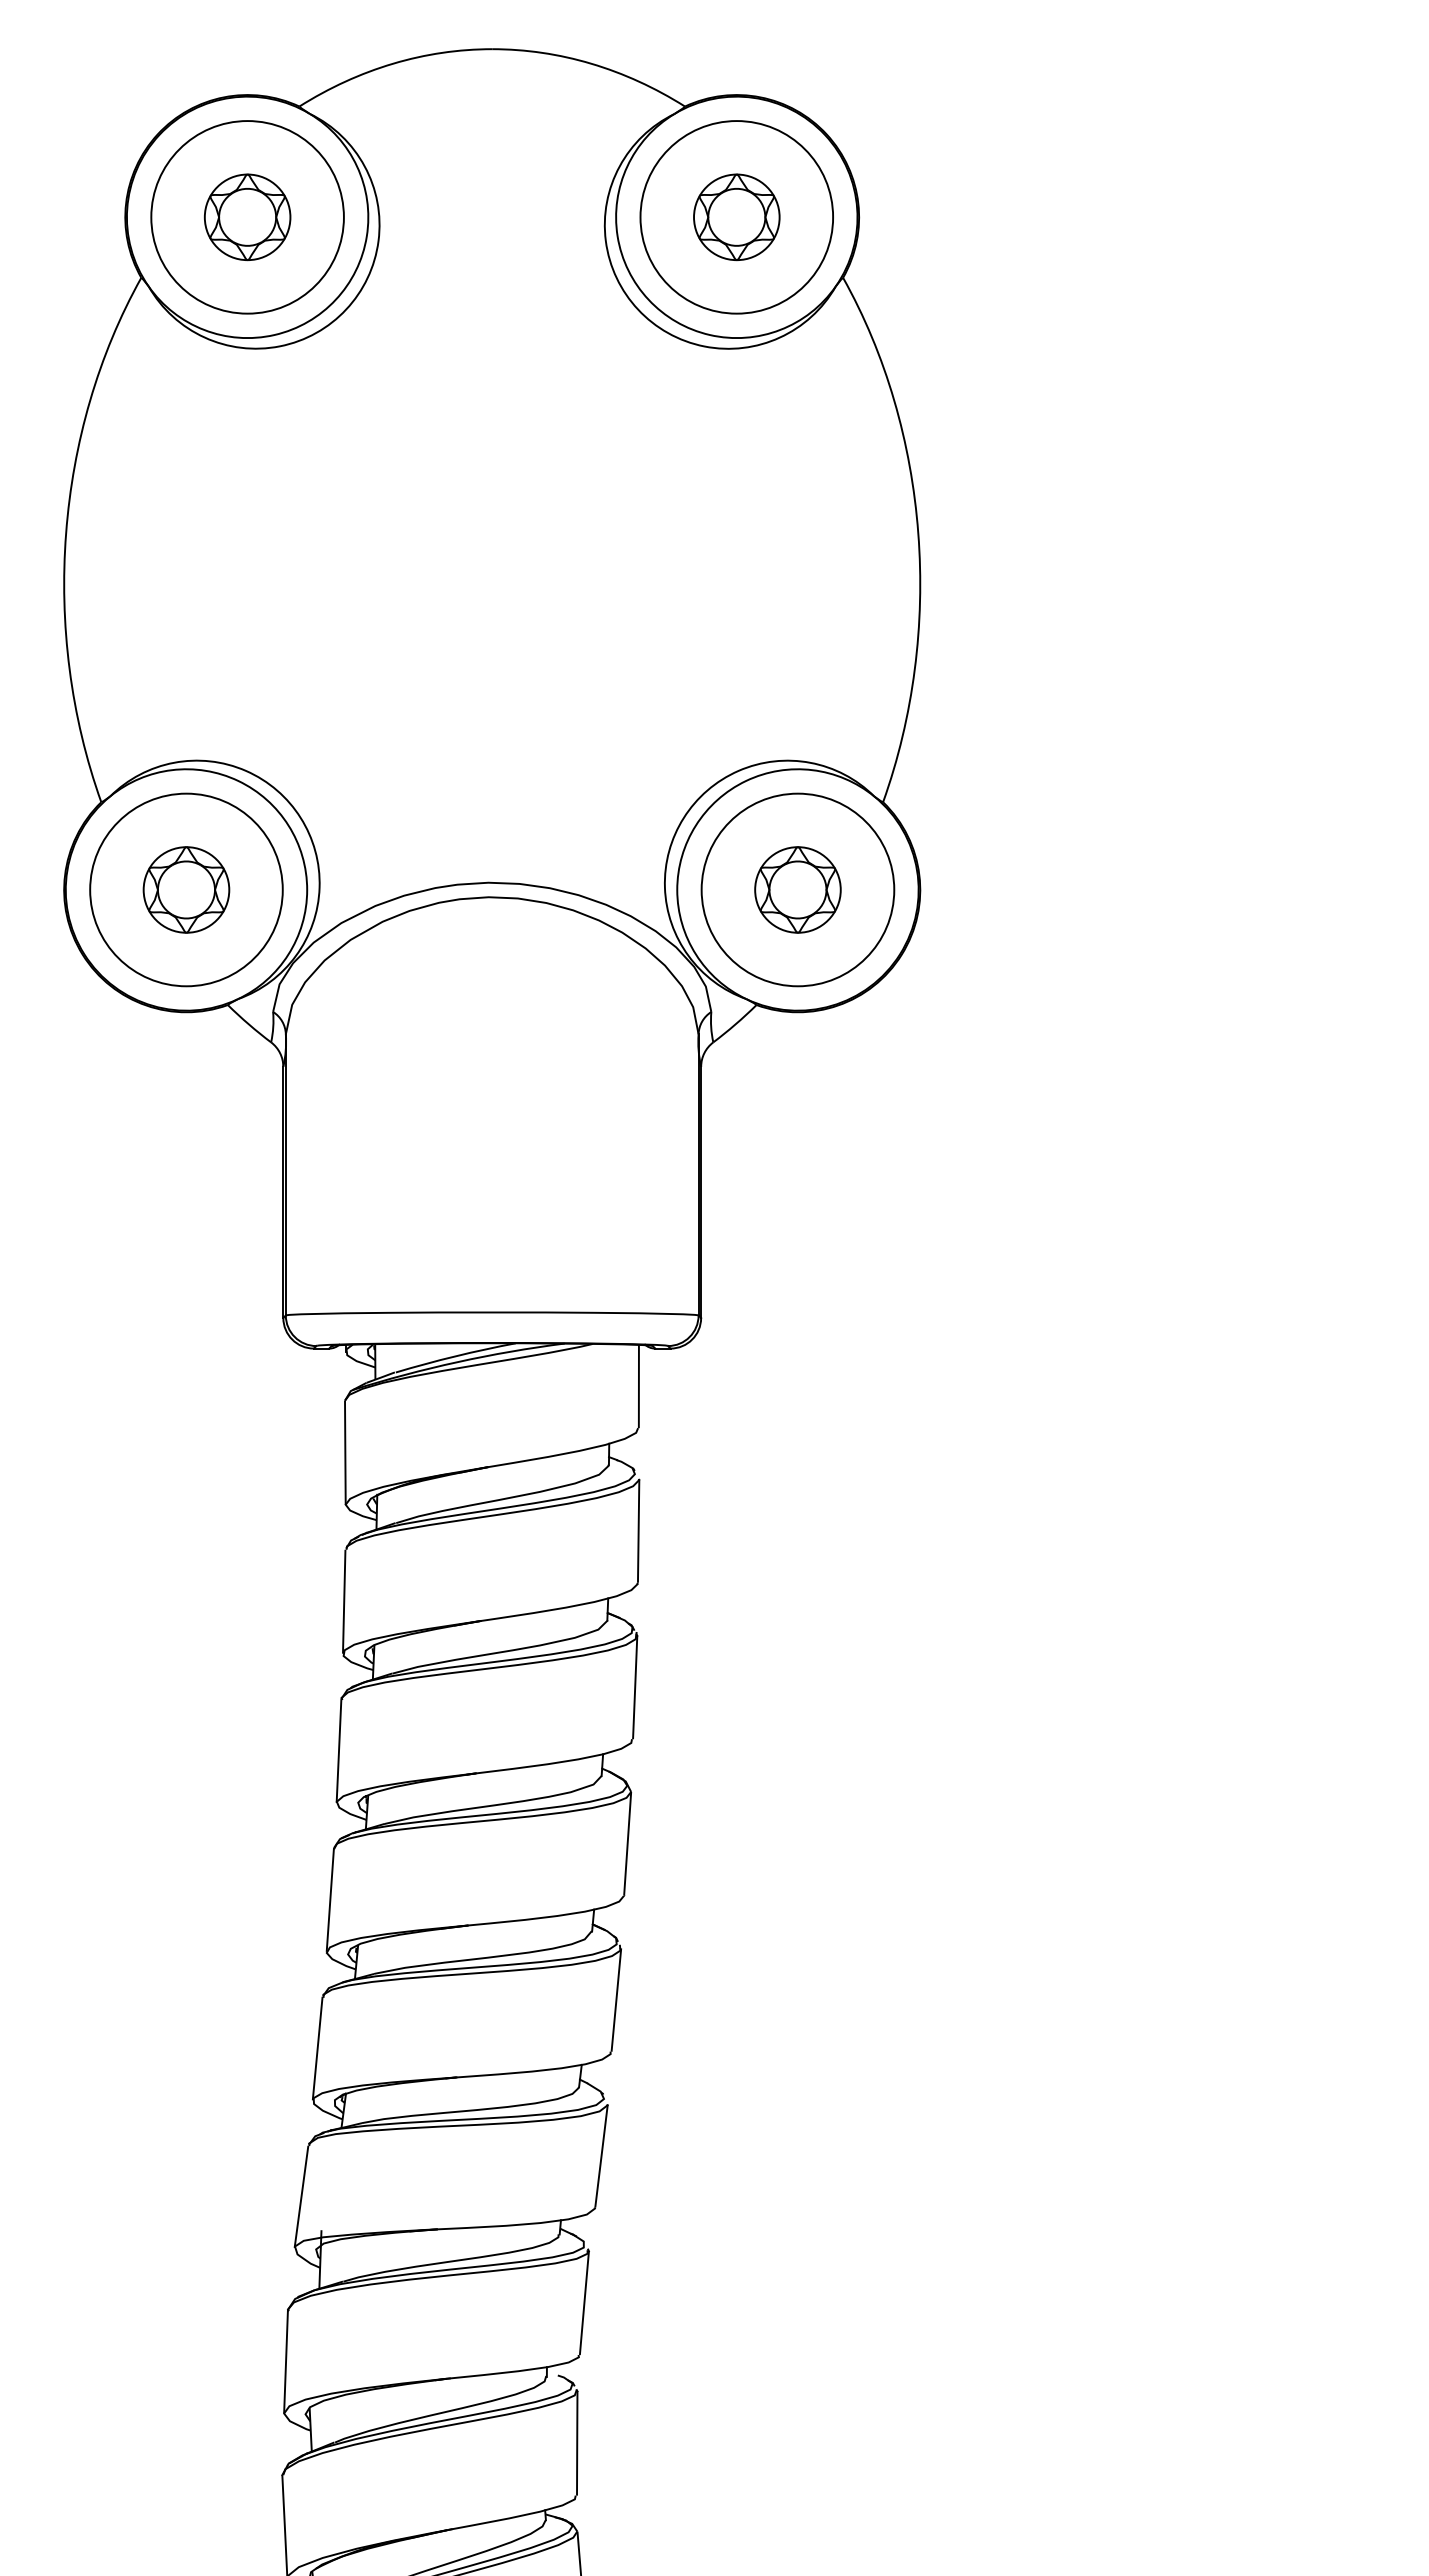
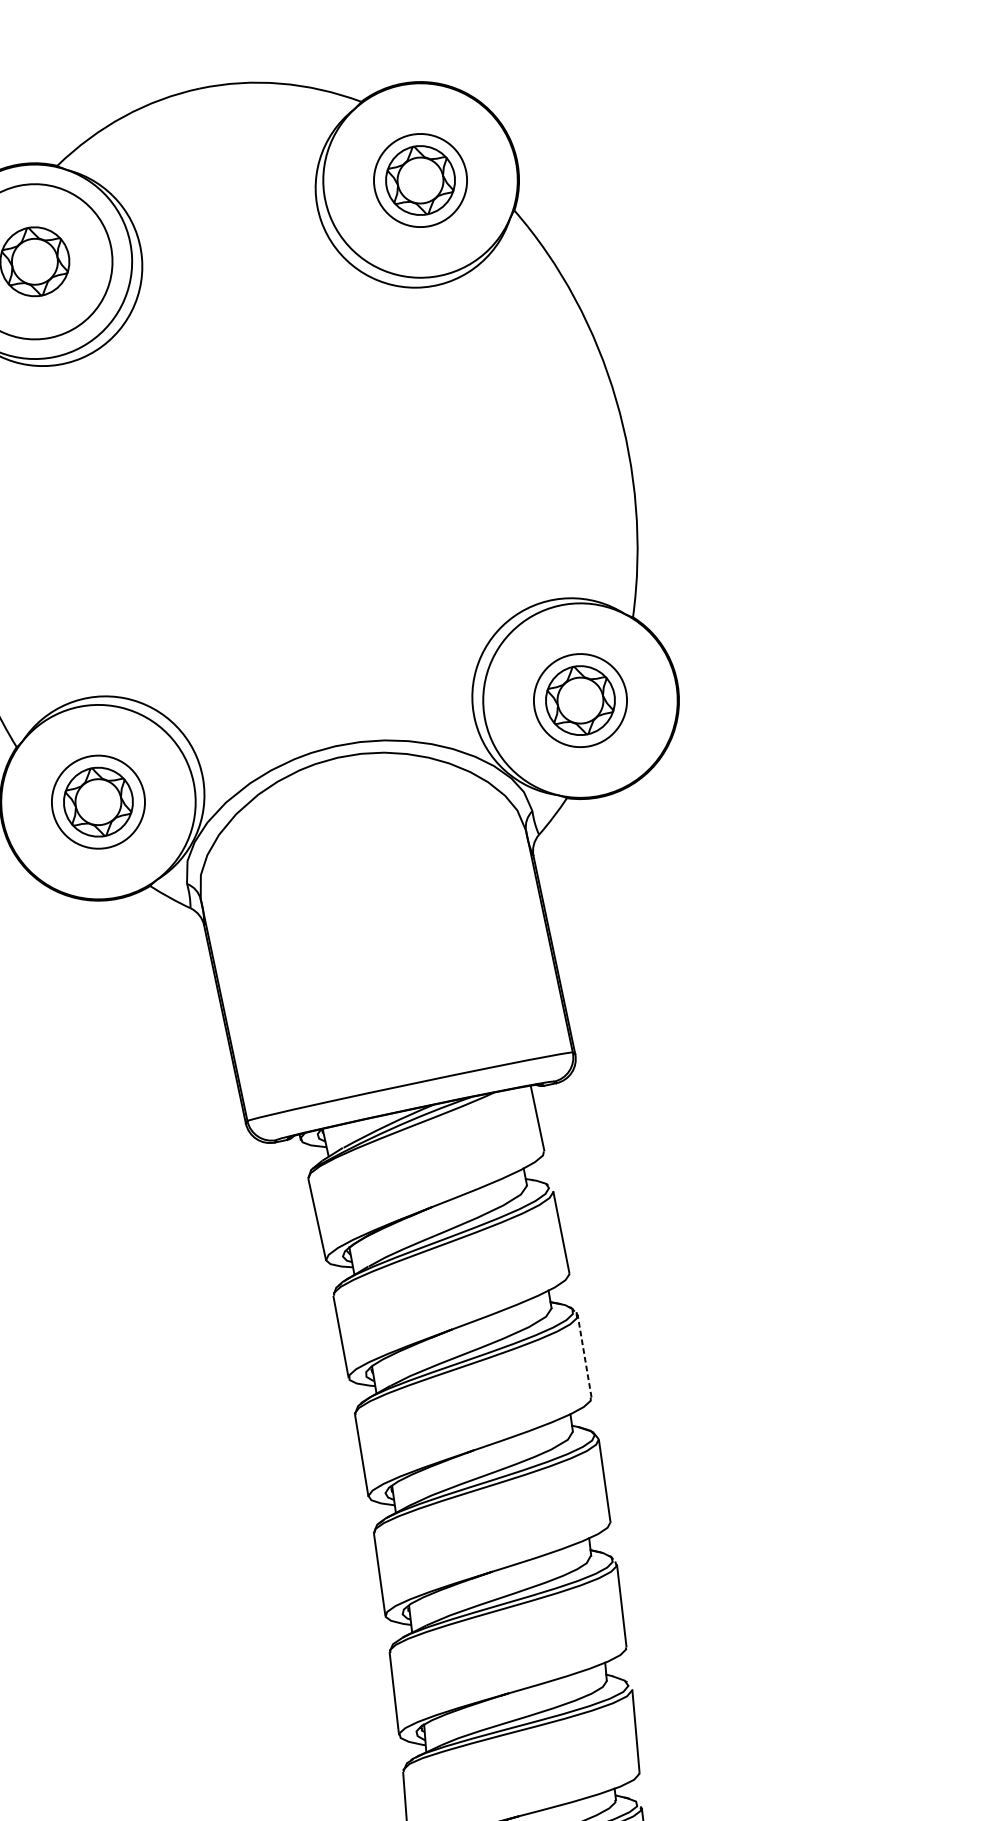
circle: (736, 217) -> (420, 180), size x0.6
circle: (186, 889) -> (98, 801), size x0.6
circle: (797, 889) -> (580, 700), size x0.6
line: (635, 1687) -> (584, 1356), solid -> dashed

